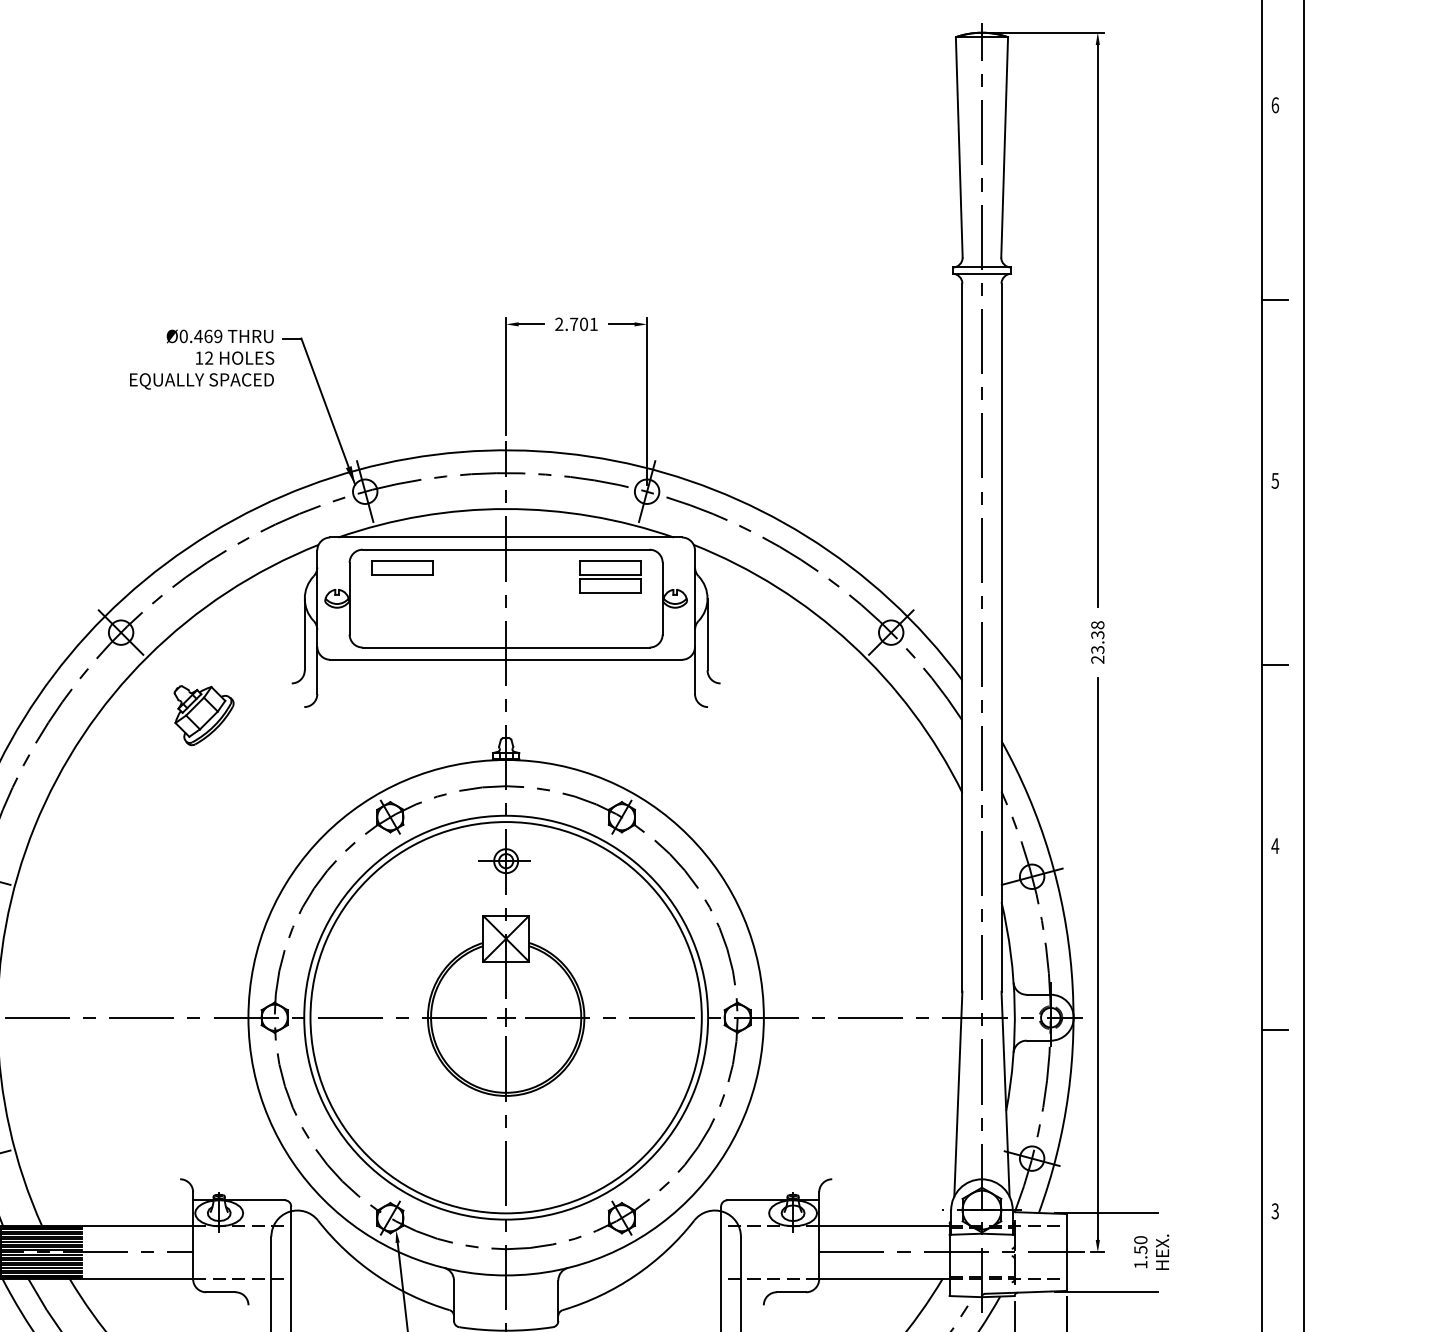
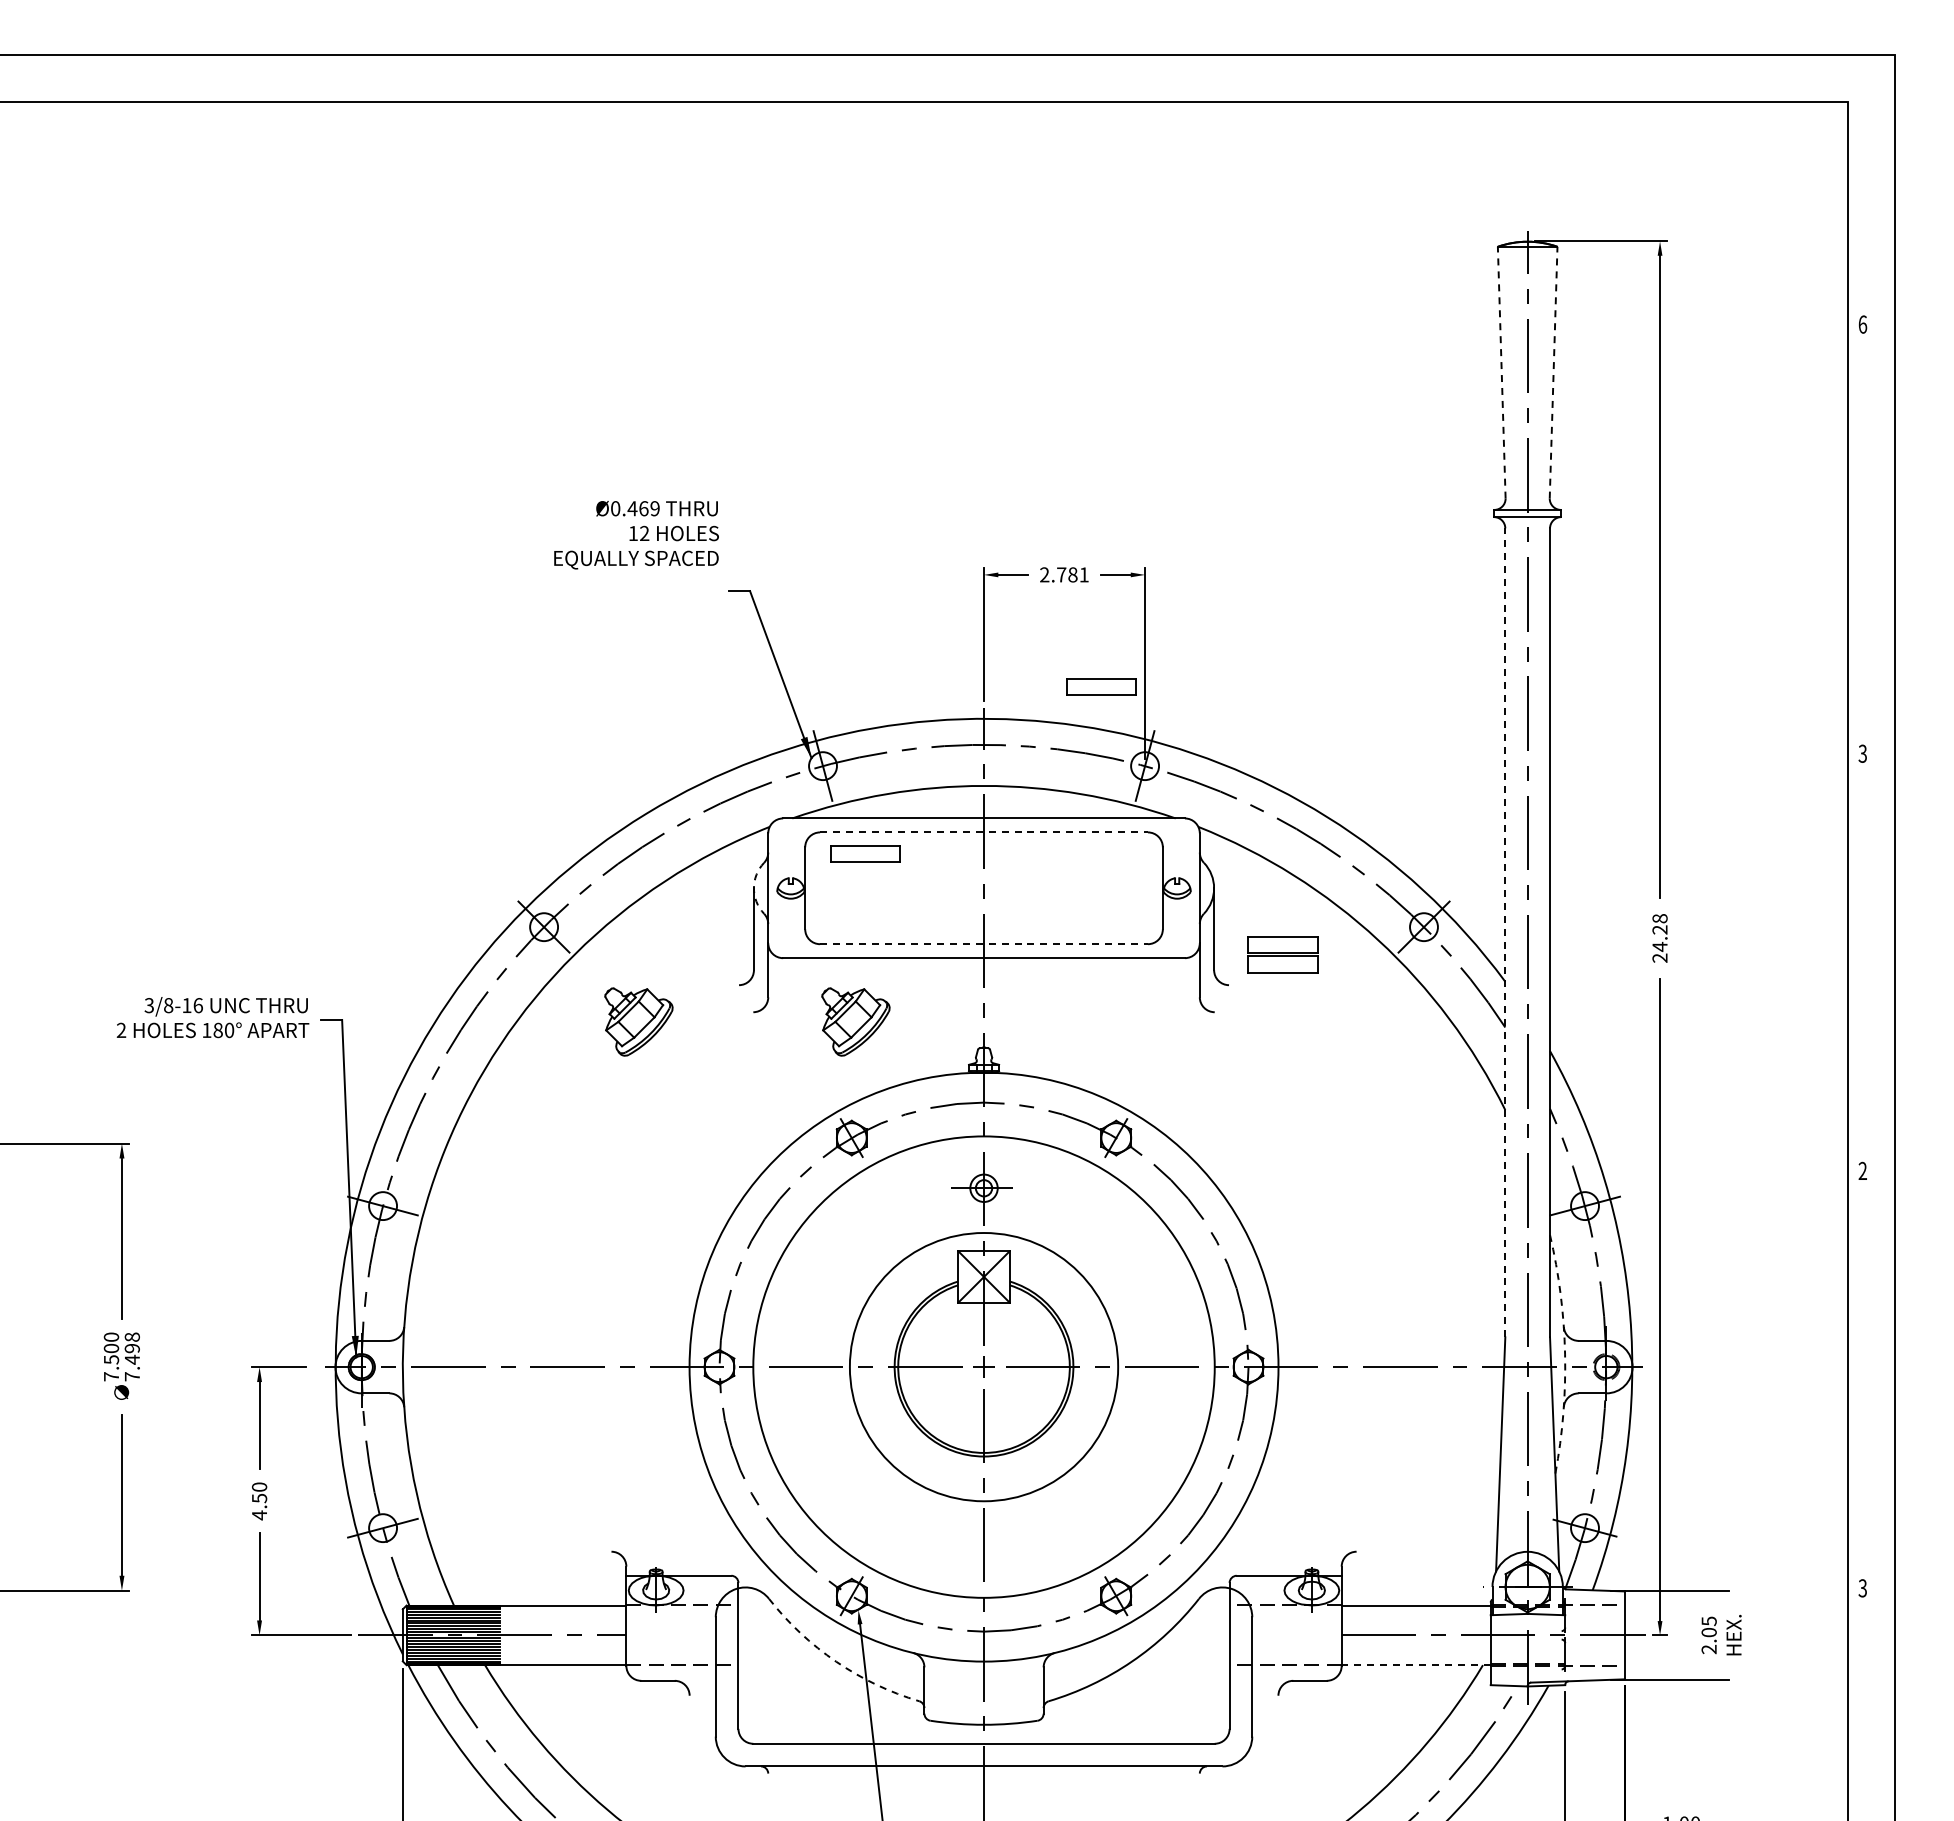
line: (959, 147) -> (1501, 372), solid -> dashed
line: (1004, 147) -> (1553, 372), solid -> dashed
line: (1275, 299) -> (1862, 546), removed
text: (583, 323) -> (1072, 574), 2.701 -> 2.781
text: (202, 359) -> (636, 535), moved
part: (608, 422) -> (1101, 686), added
text: (1275, 480) -> (1862, 753), 5 -> 3
line: (506, 549) -> (984, 832), solid -> dashed
part: (609, 576) -> (1282, 954), moved
arc: (304, 598) -> (753, 888), solid -> dashed
line: (962, 637) -> (1505, 932), solid -> dashed
text: (1097, 642) -> (1659, 938), 23.38 -> 24.28
line: (506, 647) -> (984, 944), solid -> dashed
line: (1275, 665) -> (1862, 964), removed
part: (393, 715) -> (855, 1021), added
text: (1275, 845) -> (1862, 1170), 4 -> 2
arc: (1015, 1006) -> (1565, 1354), solid -> dashed
circle: (505, 1017) -> (983, 1366), size x0.6
line: (1275, 1030) -> (1862, 1381), removed
text: (1140, 1252) -> (1708, 1635), 1.50 -> 2.05
arc: (377, 1275) -> (836, 1661), solid -> dashed
line: (884, 1278) -> (1416, 1665), solid -> dashed

